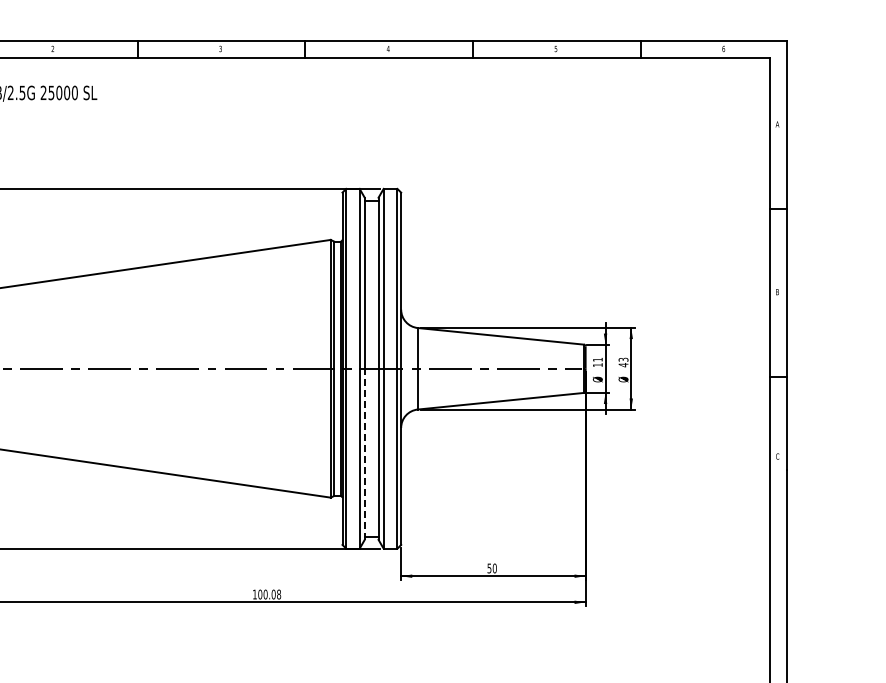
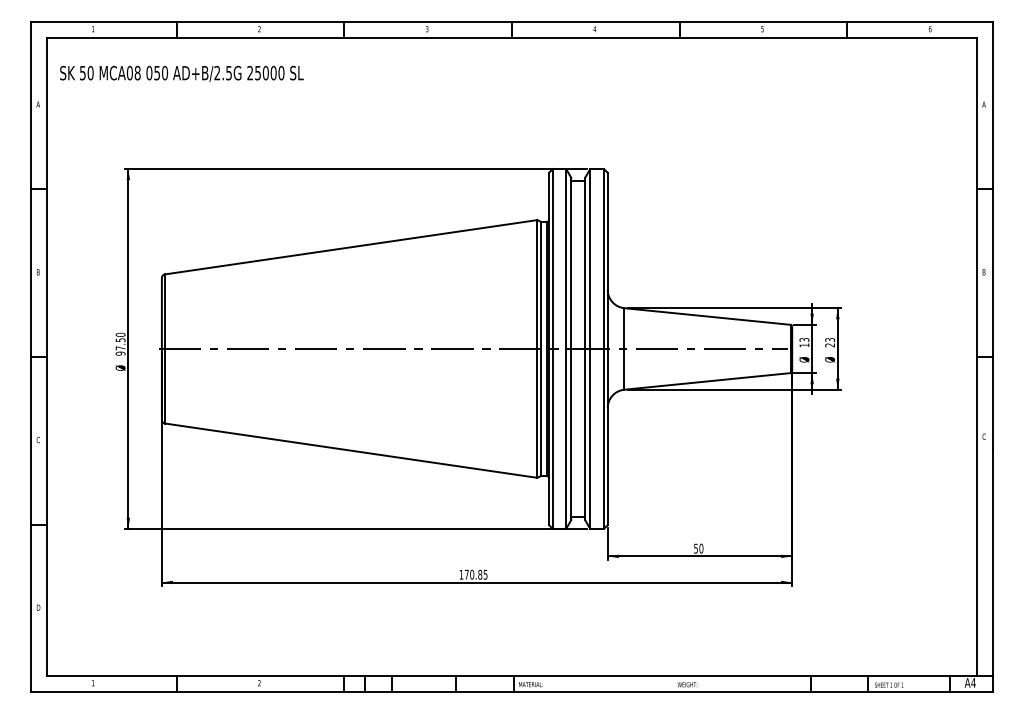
text: (597, 359) -> (804, 339), 11 -> 13
text: (622, 365) -> (829, 345), 43 -> 23
line: (364, 454) -> (571, 434), dashed -> solid
text: (268, 594) -> (475, 574), 100.08 -> 170.85

